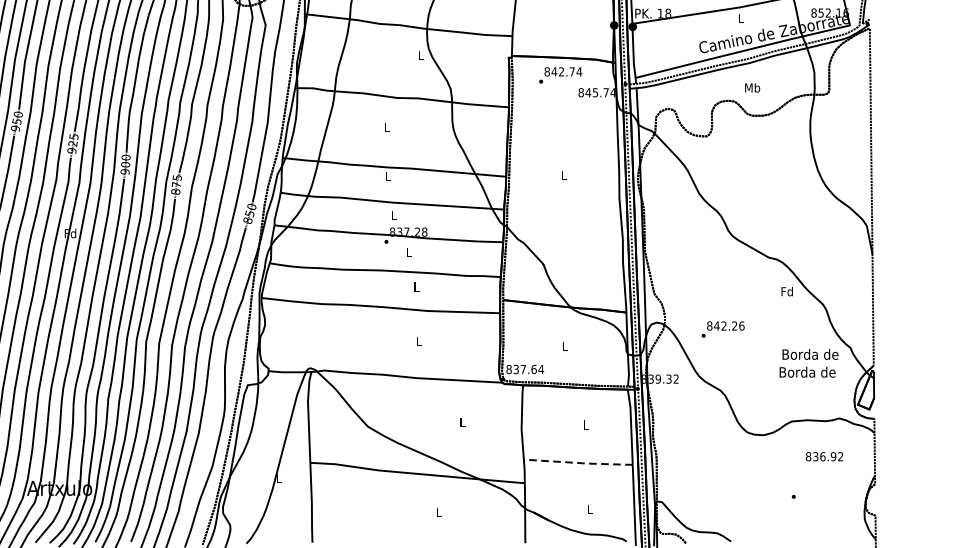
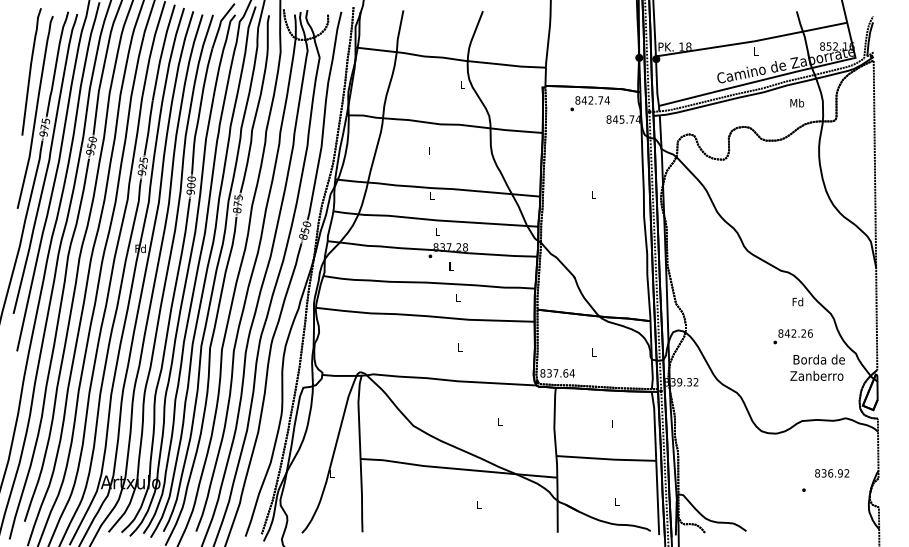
text: (752, 87) -> (797, 102), moved
text: (722, 329) -> (792, 336), moved
text: (807, 371) -> (816, 375), Borda de -> Zanberro
text: (824, 456) -> (832, 473), moved
line: (578, 463) -> (606, 459), dashed -> solid

